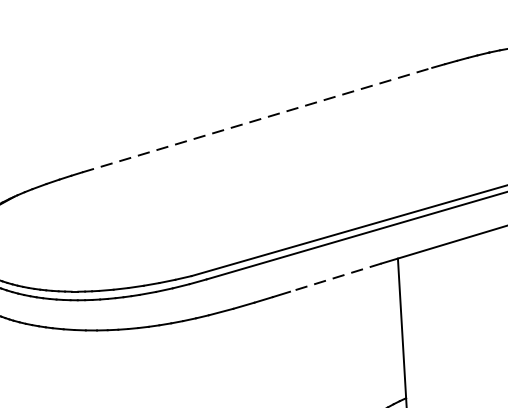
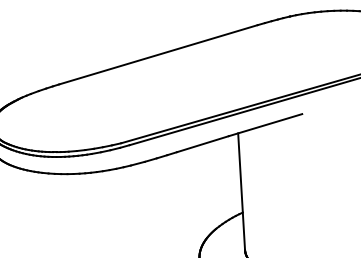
line: (257, 119) -> (158, 54), dashed -> solid
line: (335, 278) -> (202, 144), dashed -> solid

